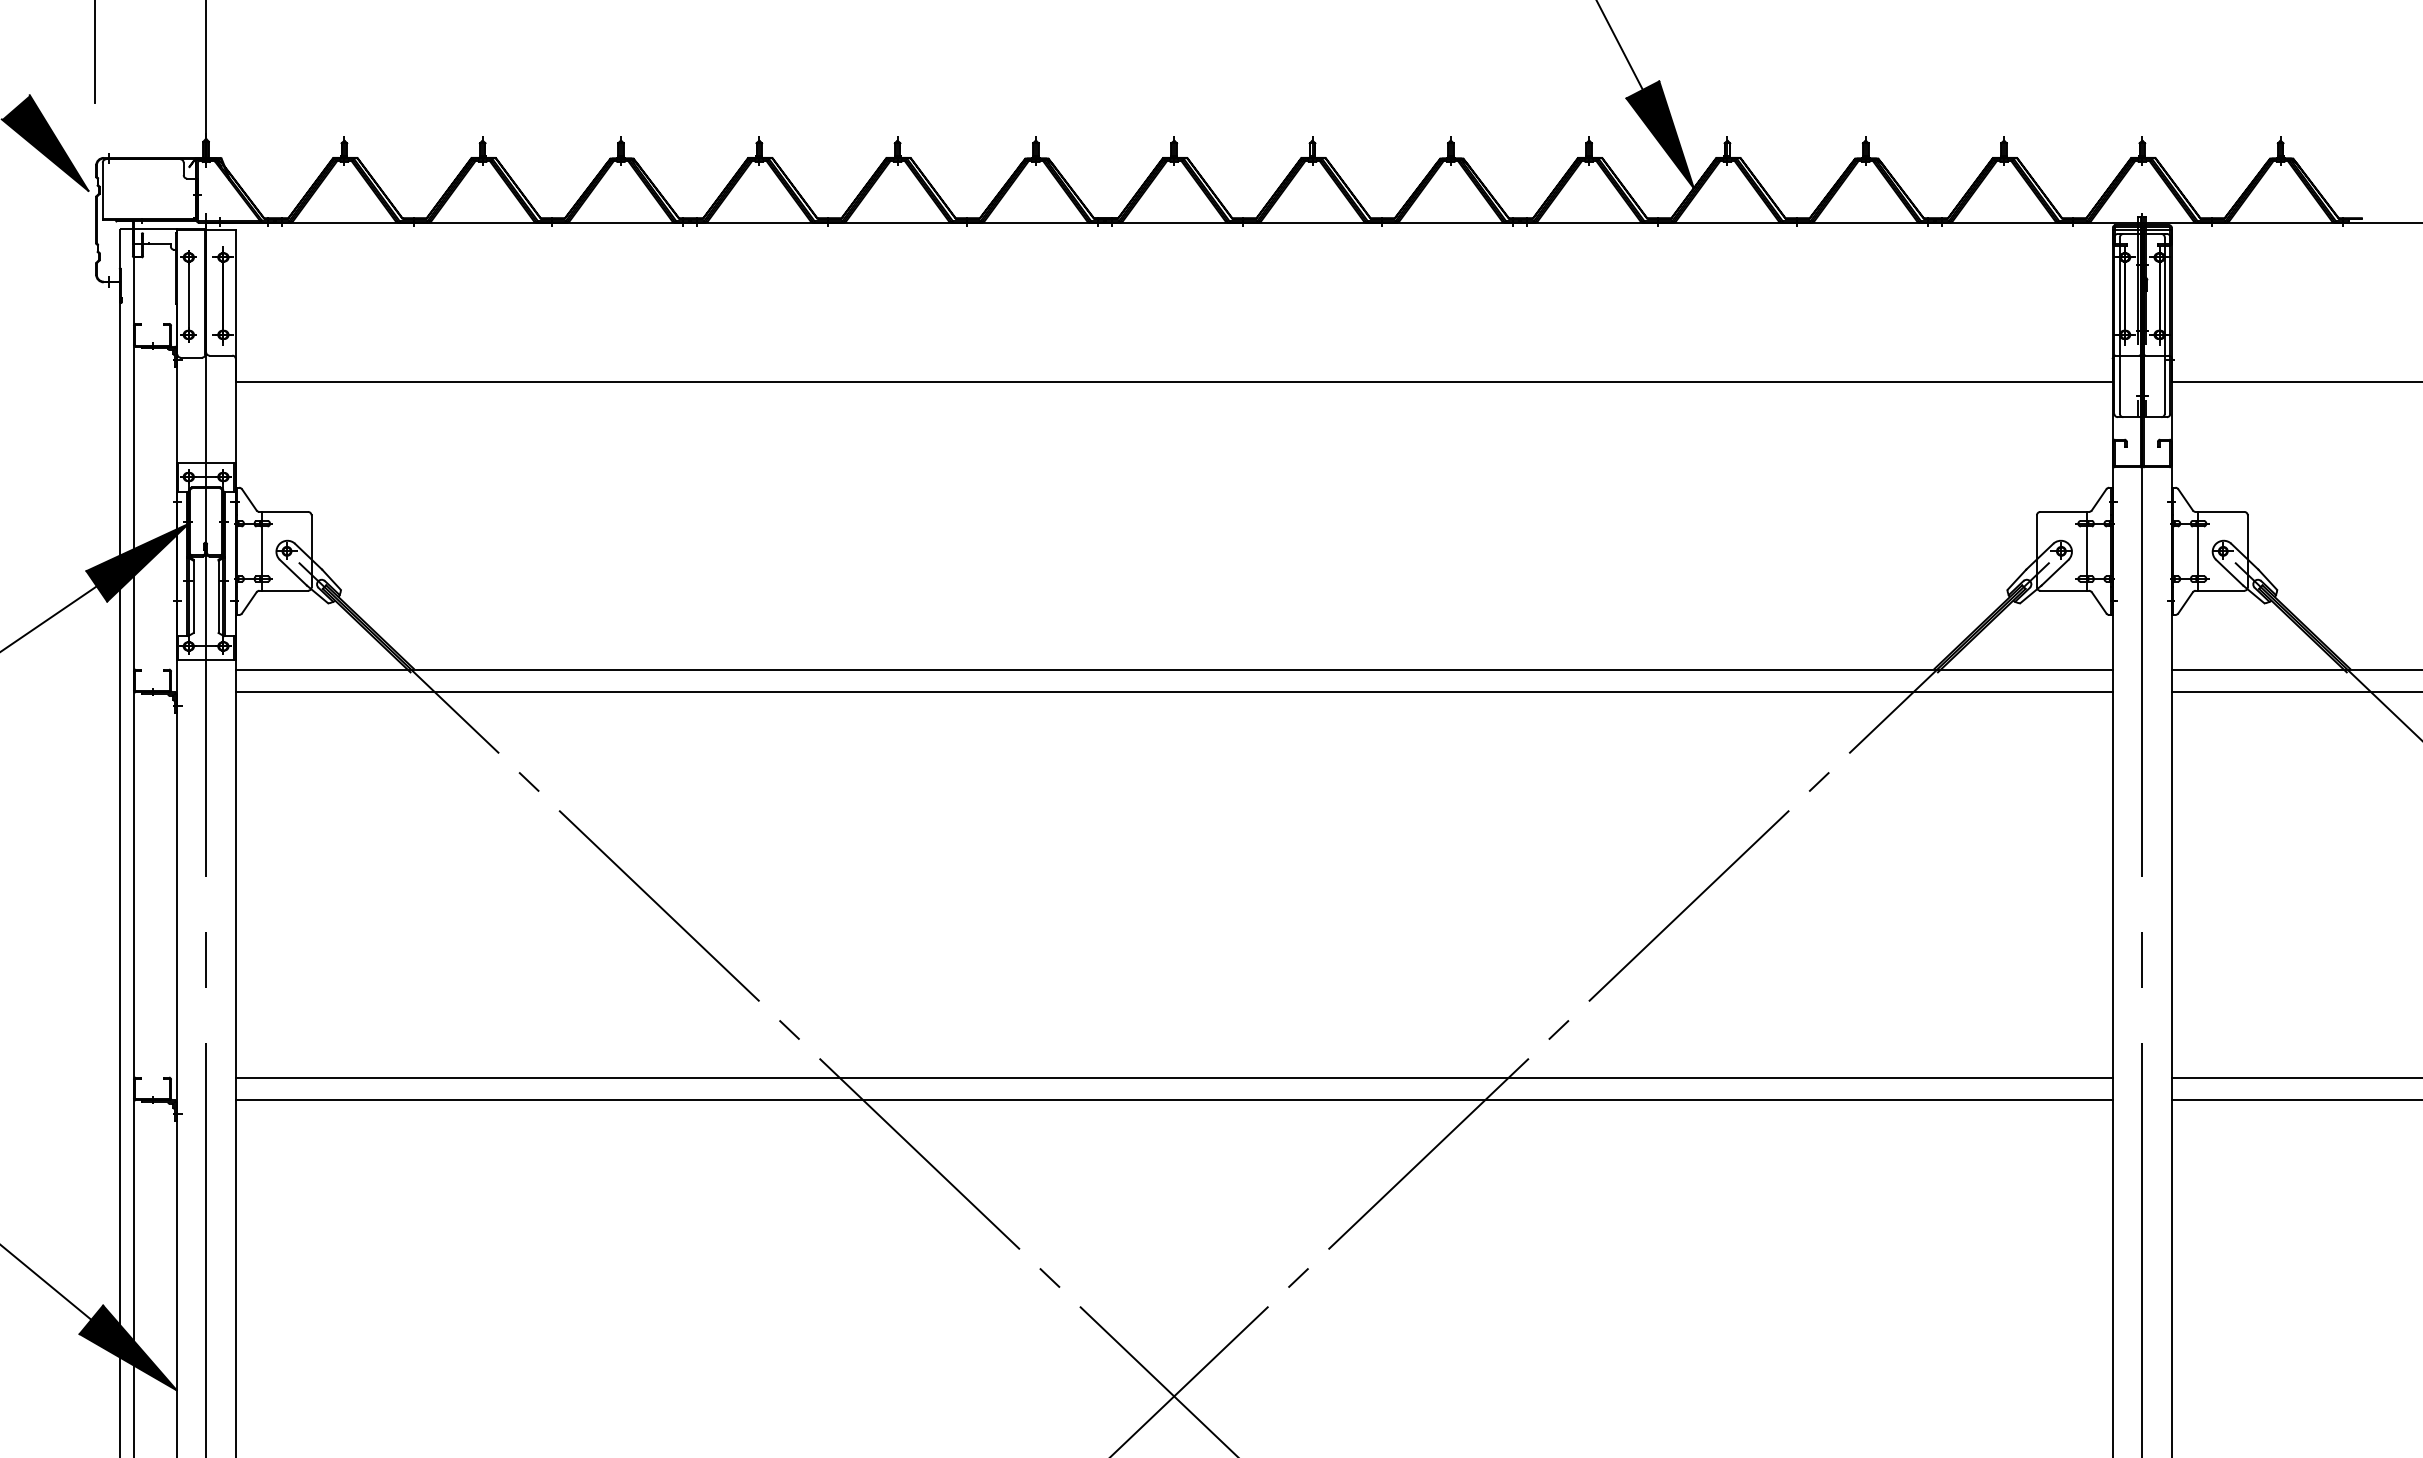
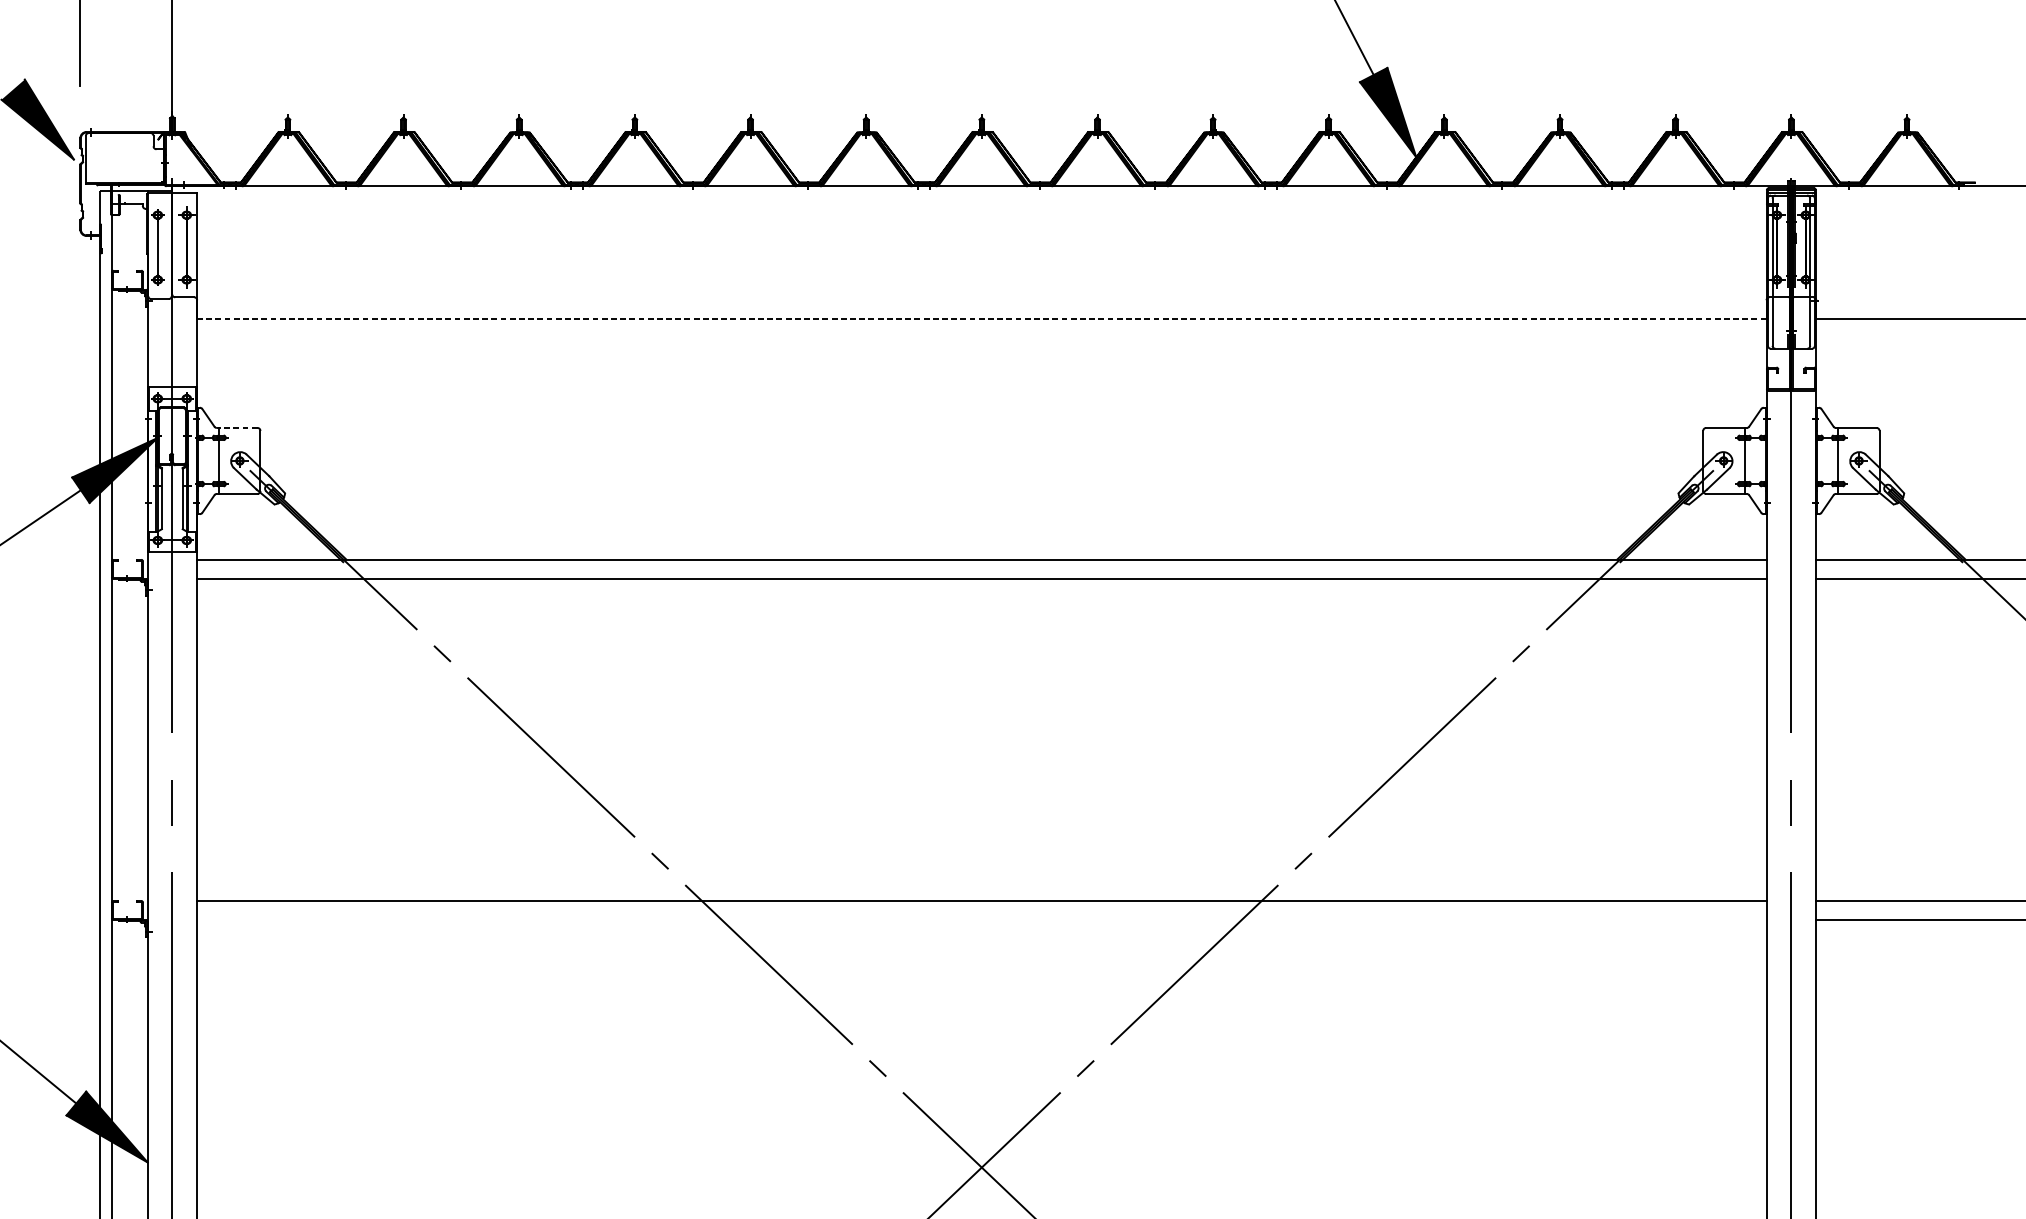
line: (1173, 381) -> (981, 318), solid -> dashed
line: (283, 511) -> (237, 427), solid -> dashed
line: (1173, 1100) -> (981, 920), removed

